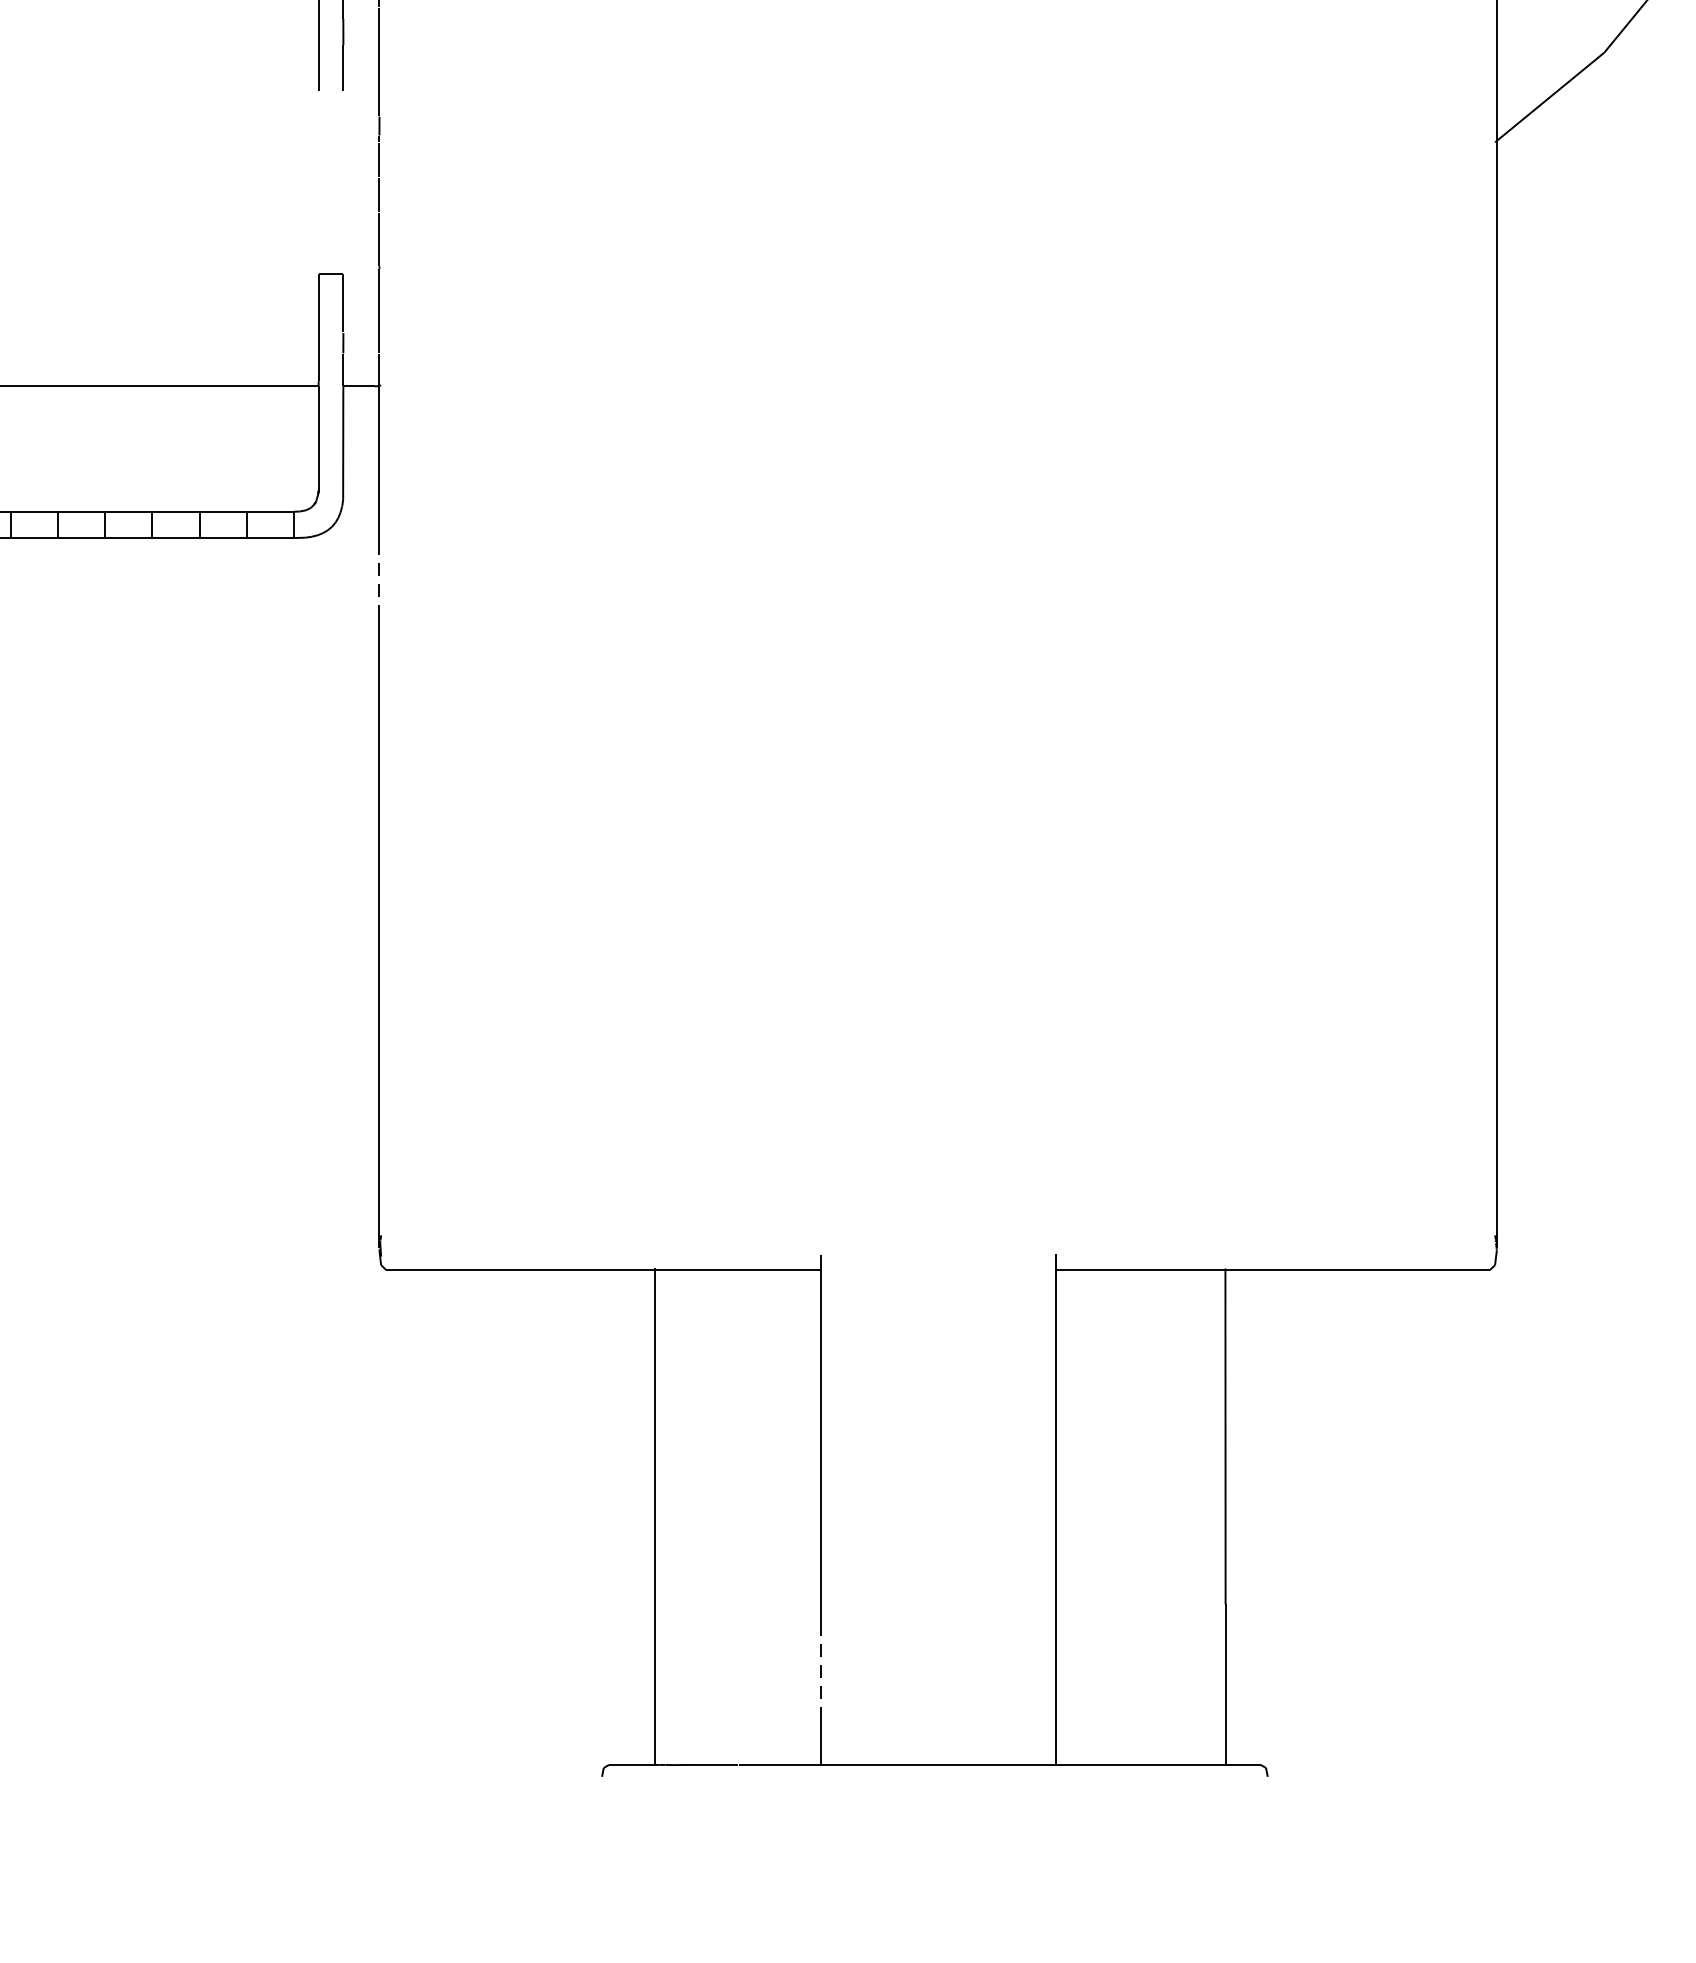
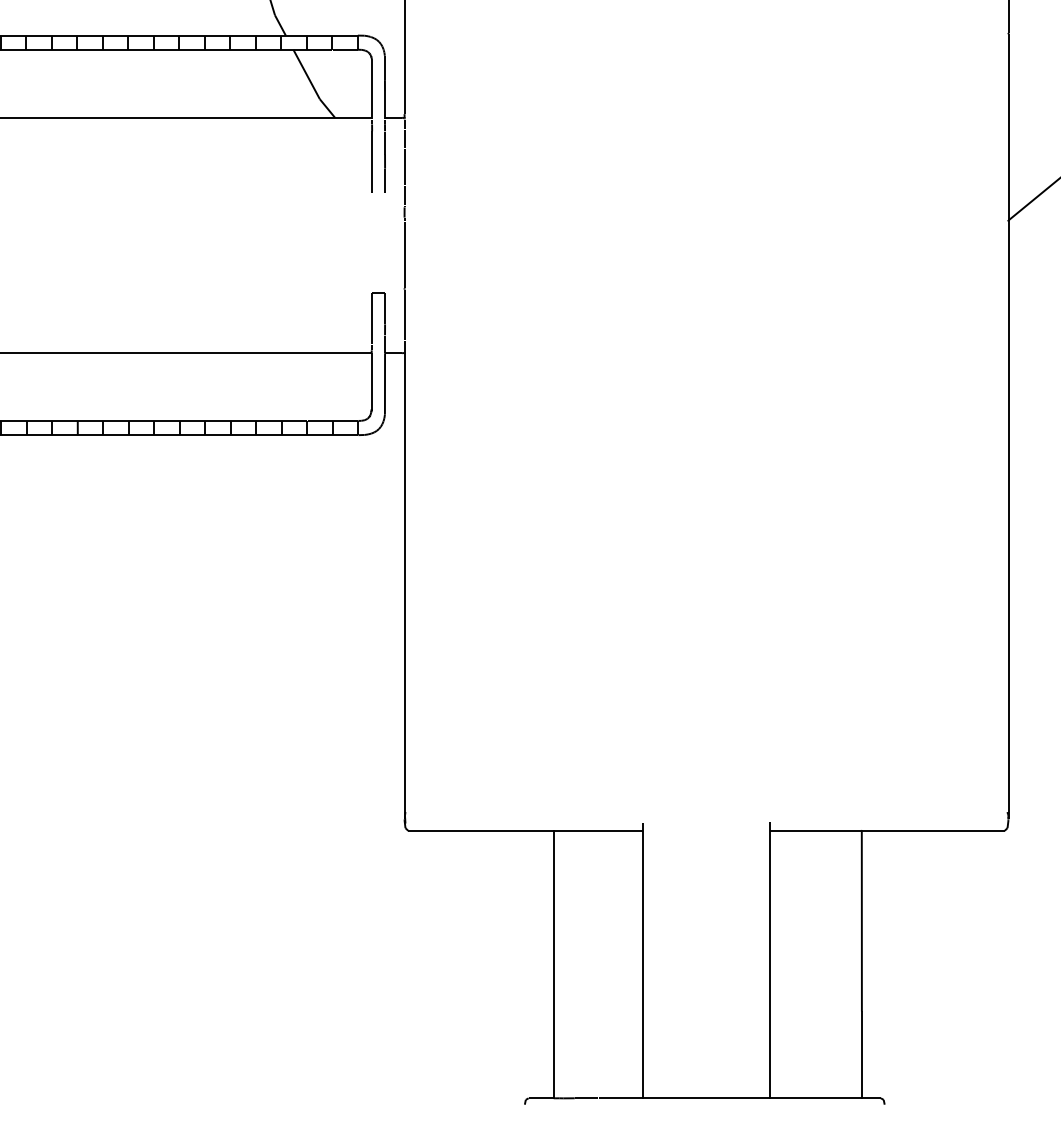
line: (379, 584) -> (404, 460), dashed -> solid
line: (821, 1672) -> (643, 1048), dashed -> solid

